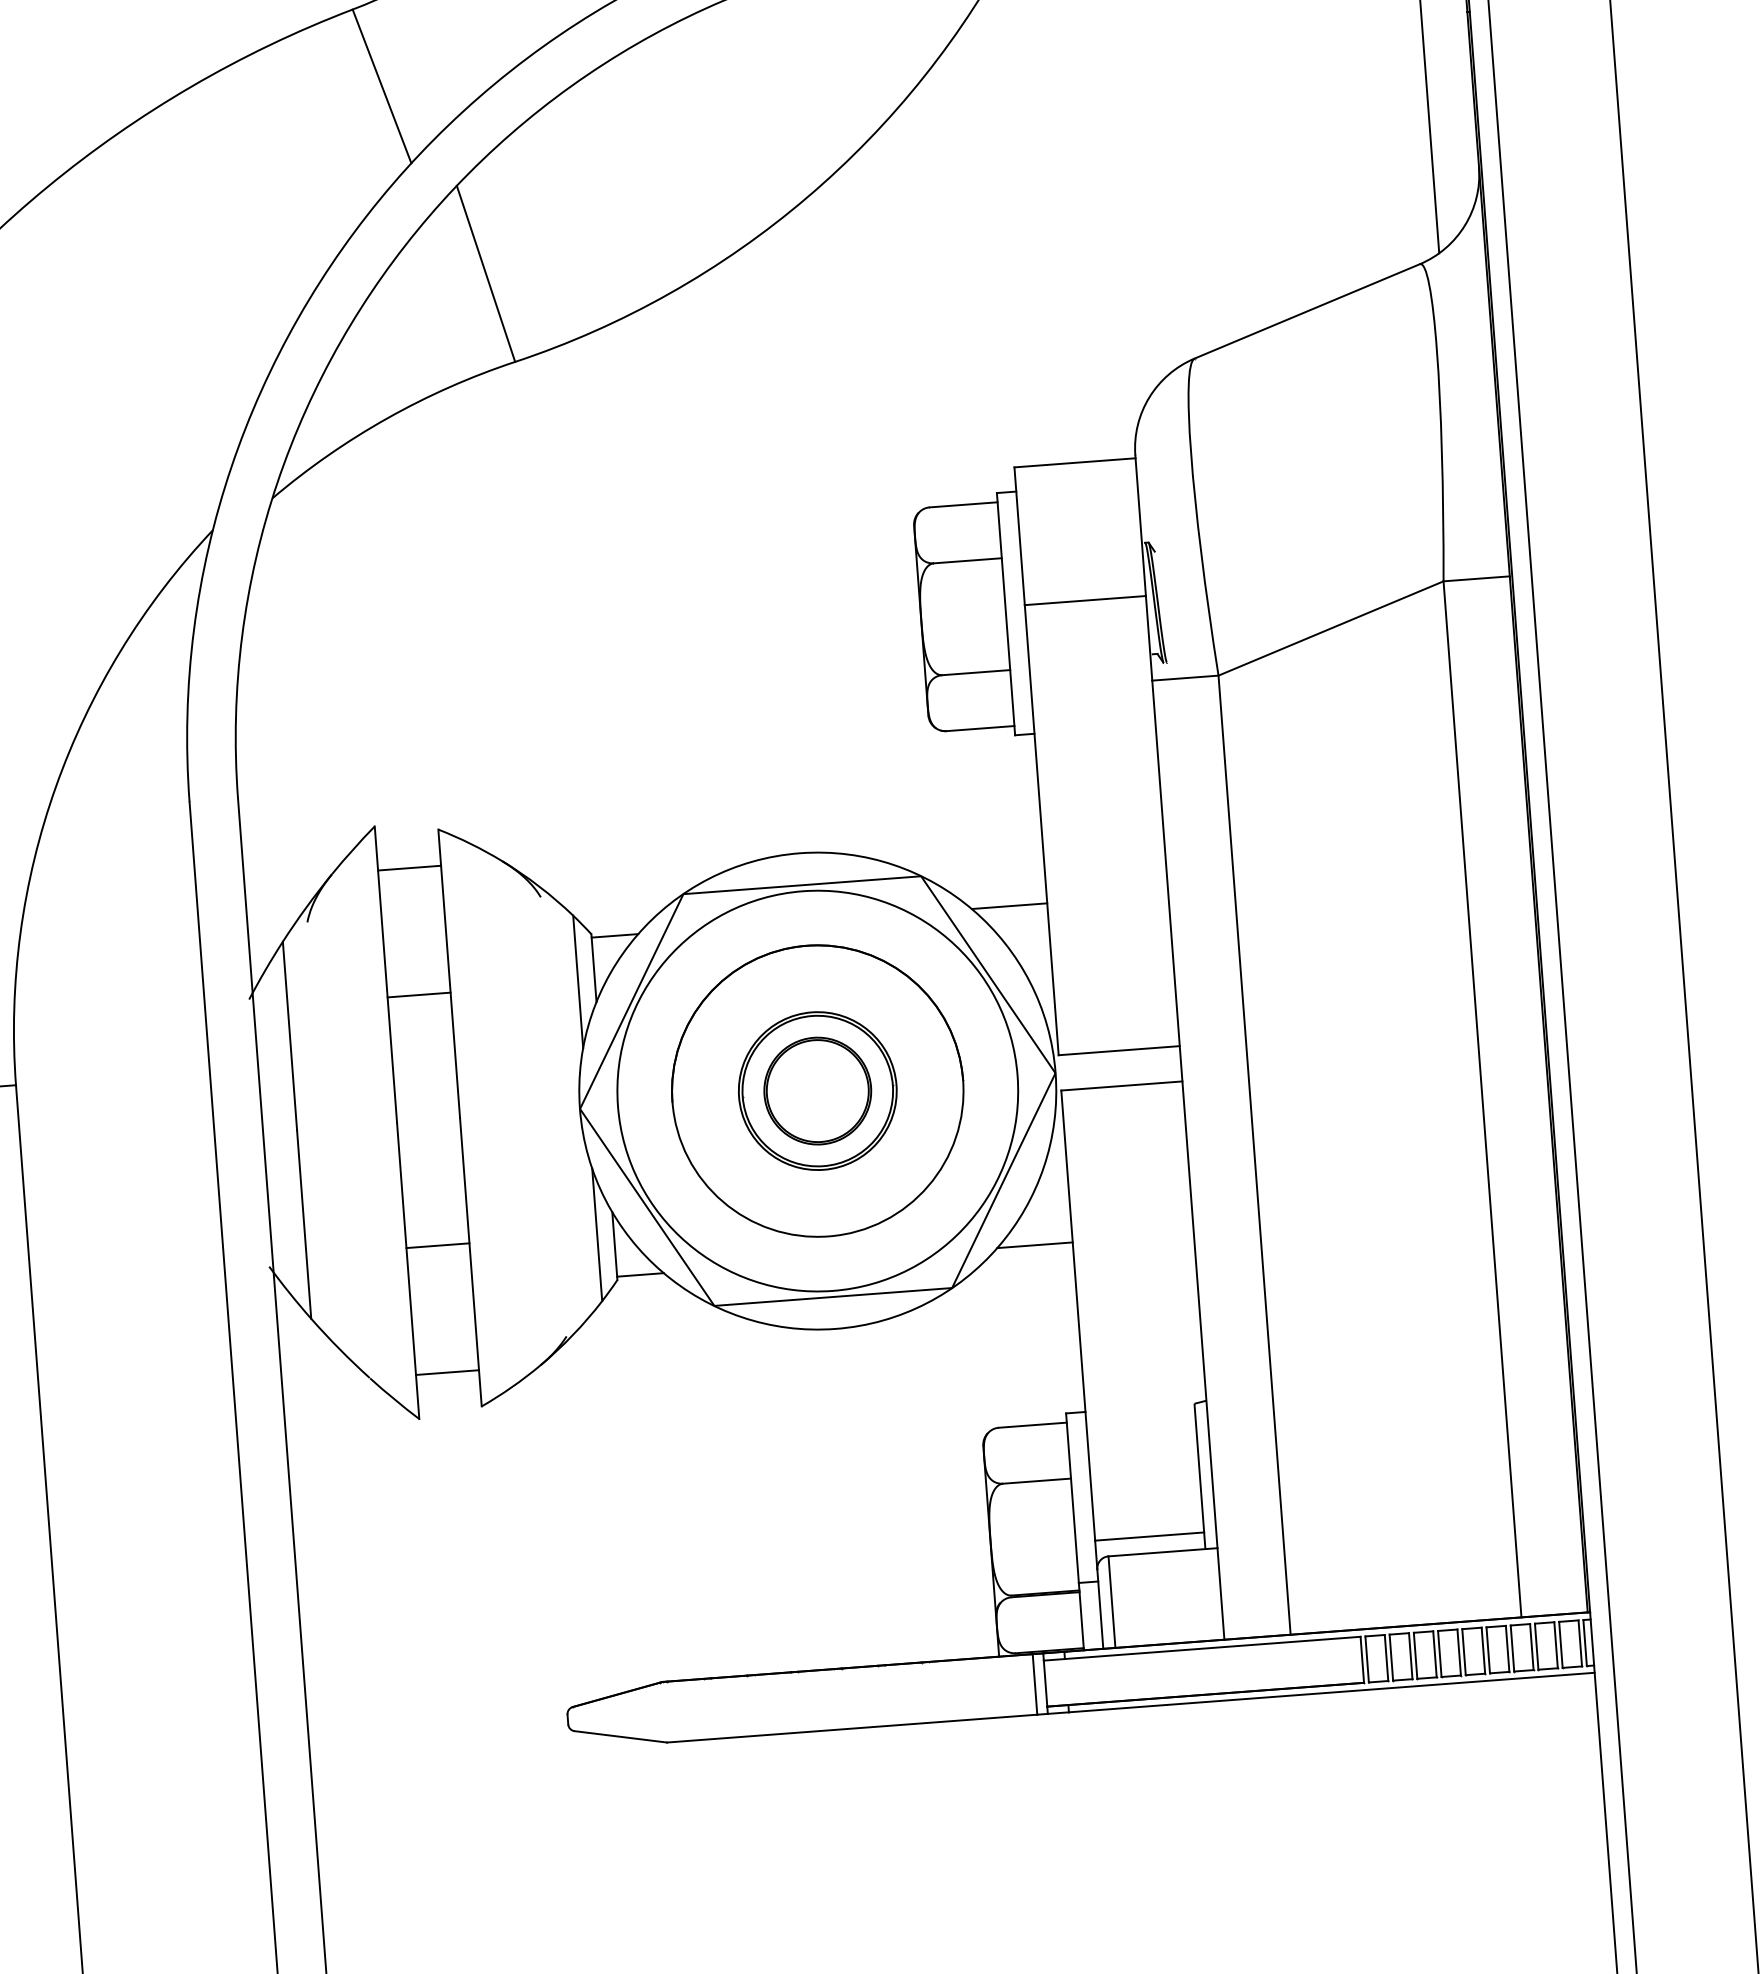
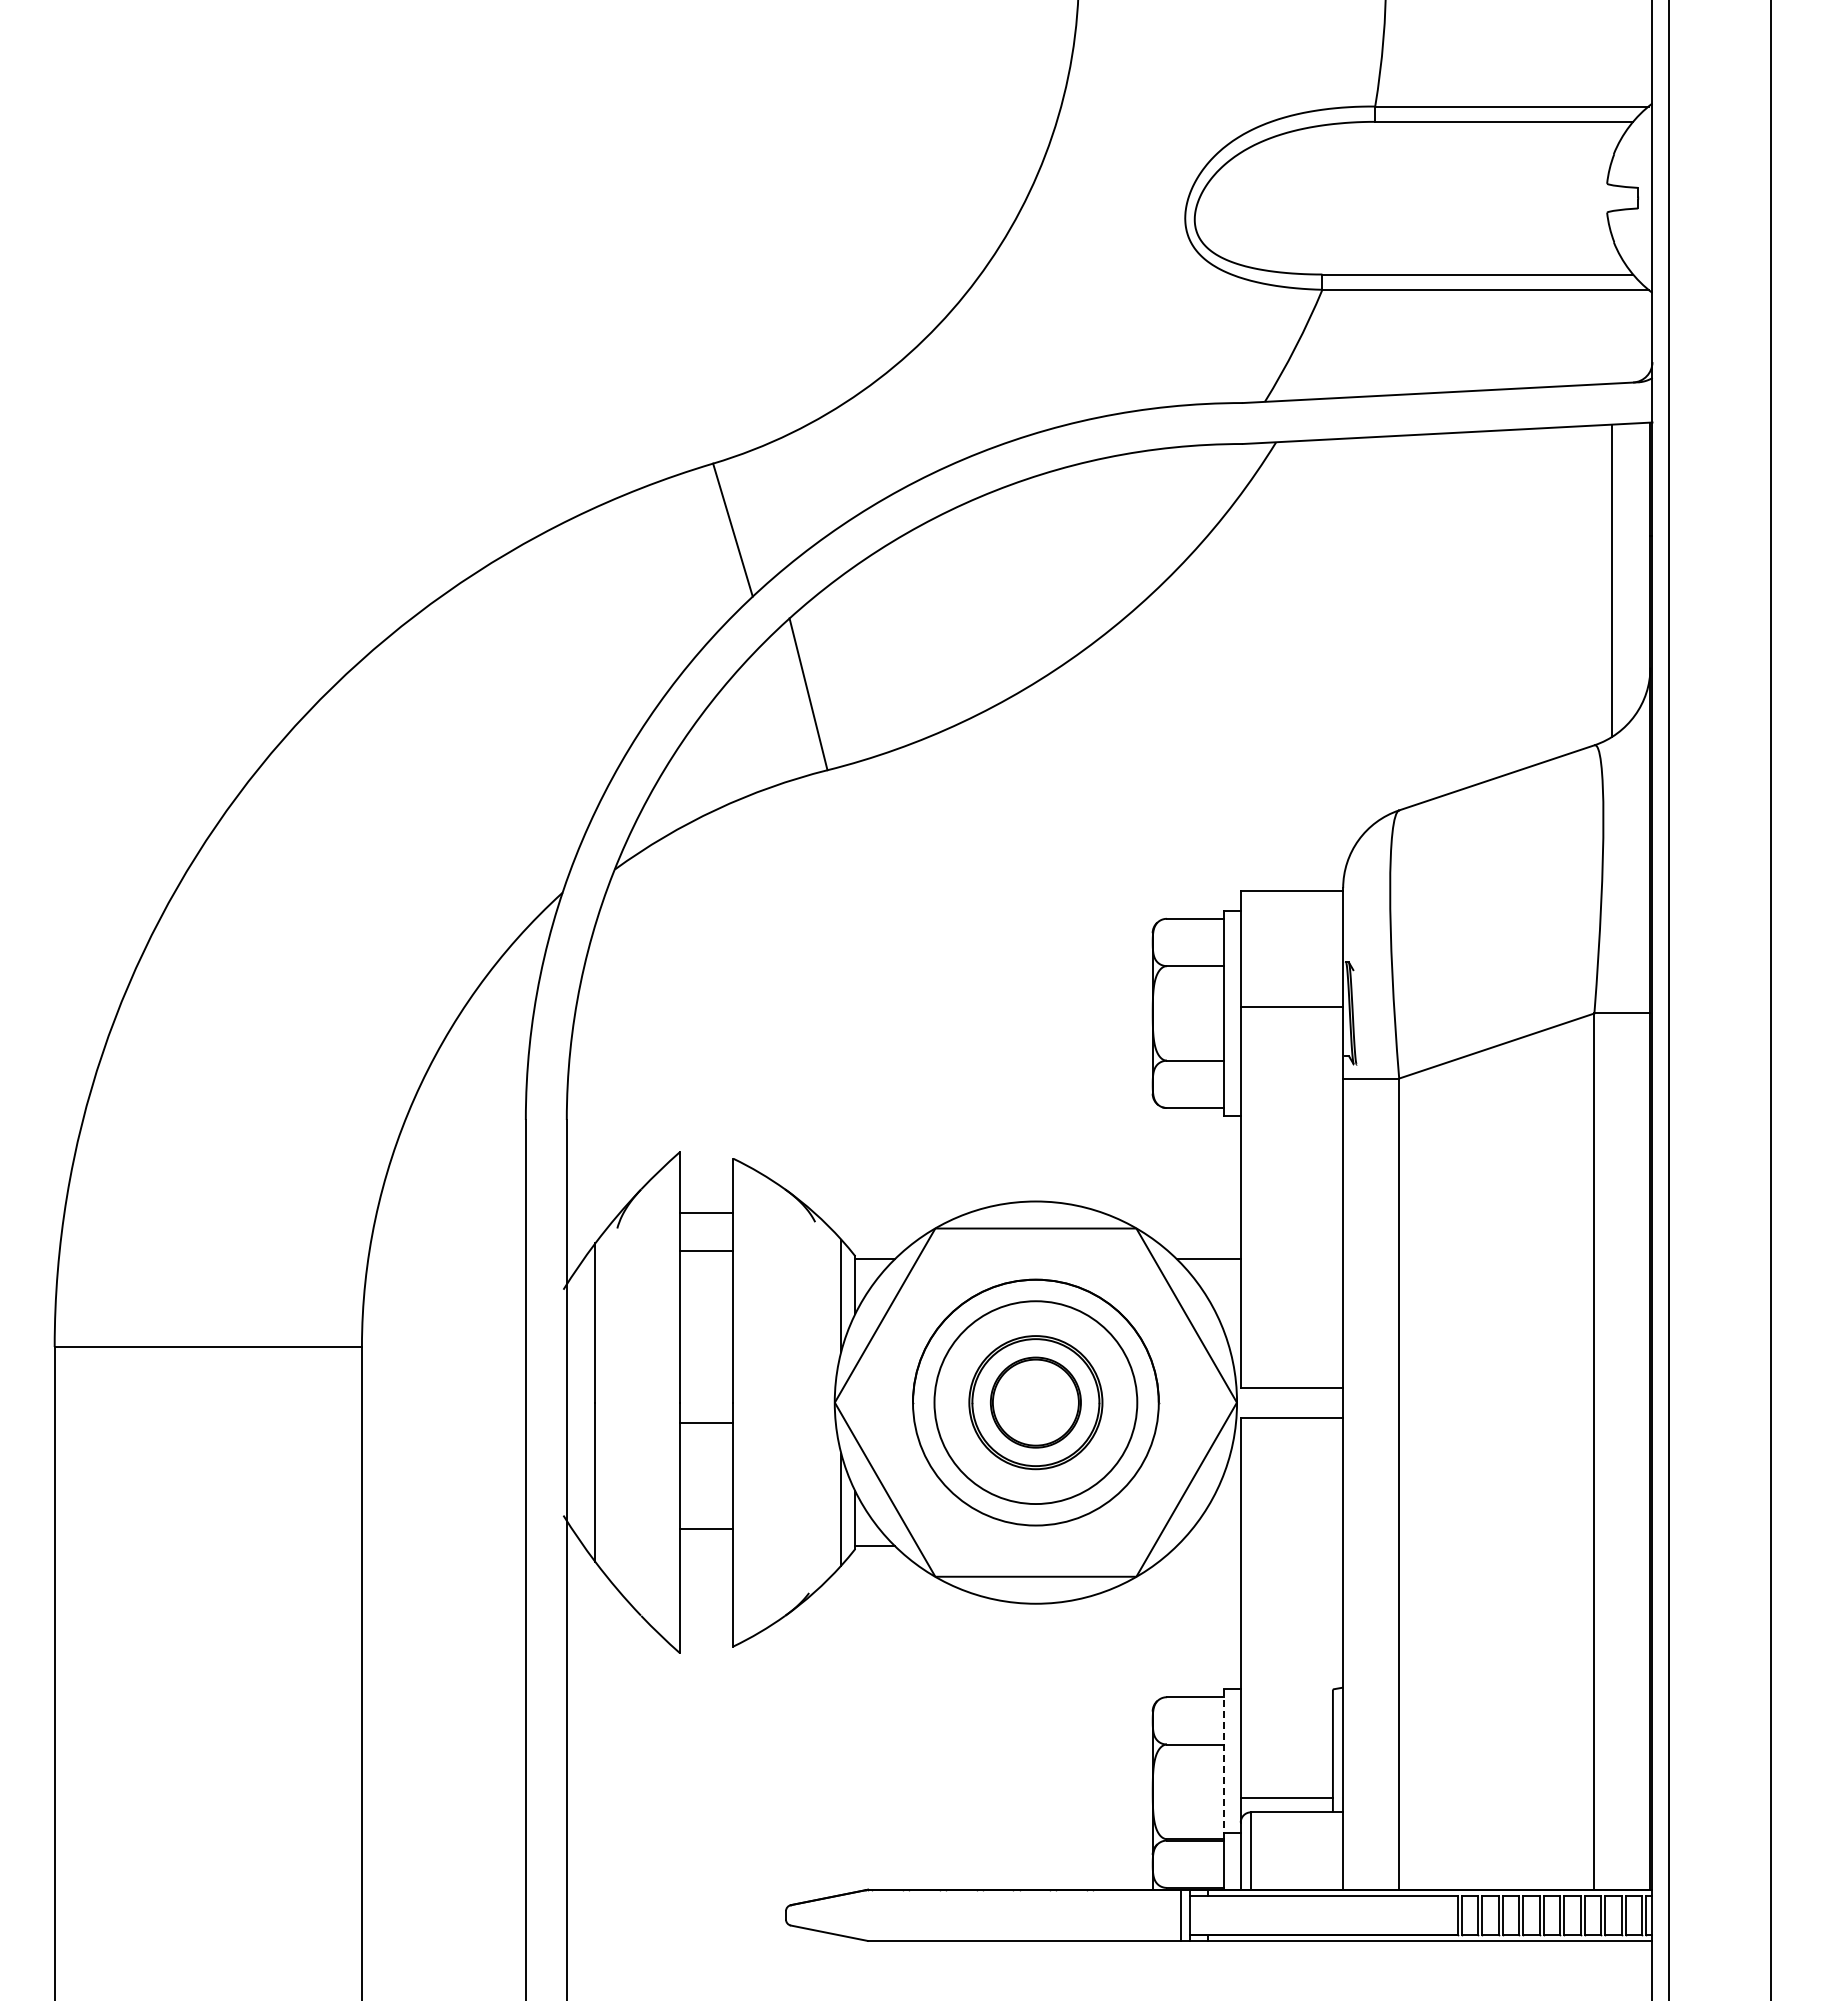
line: (409, 868) -> (706, 1251), moved
line: (418, 994) -> (706, 1212), moved
circle: (817, 1090) -> (1035, 1402), size x0.6
line: (437, 1245) -> (706, 1422), moved
line: (1034, 1245) -> (1208, 1546), removed
line: (447, 1372) -> (706, 1528), moved
line: (1072, 1498) -> (1224, 1761), solid -> dashed

